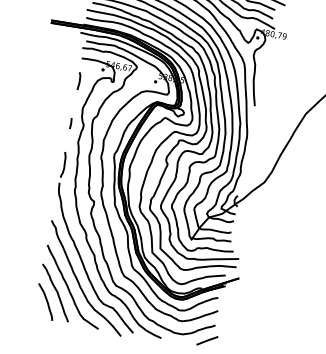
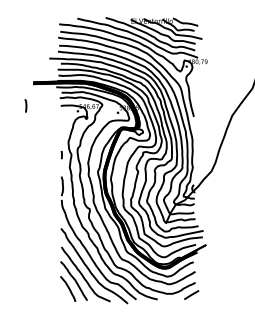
line: (78, 80) -> (25, 105), moved

